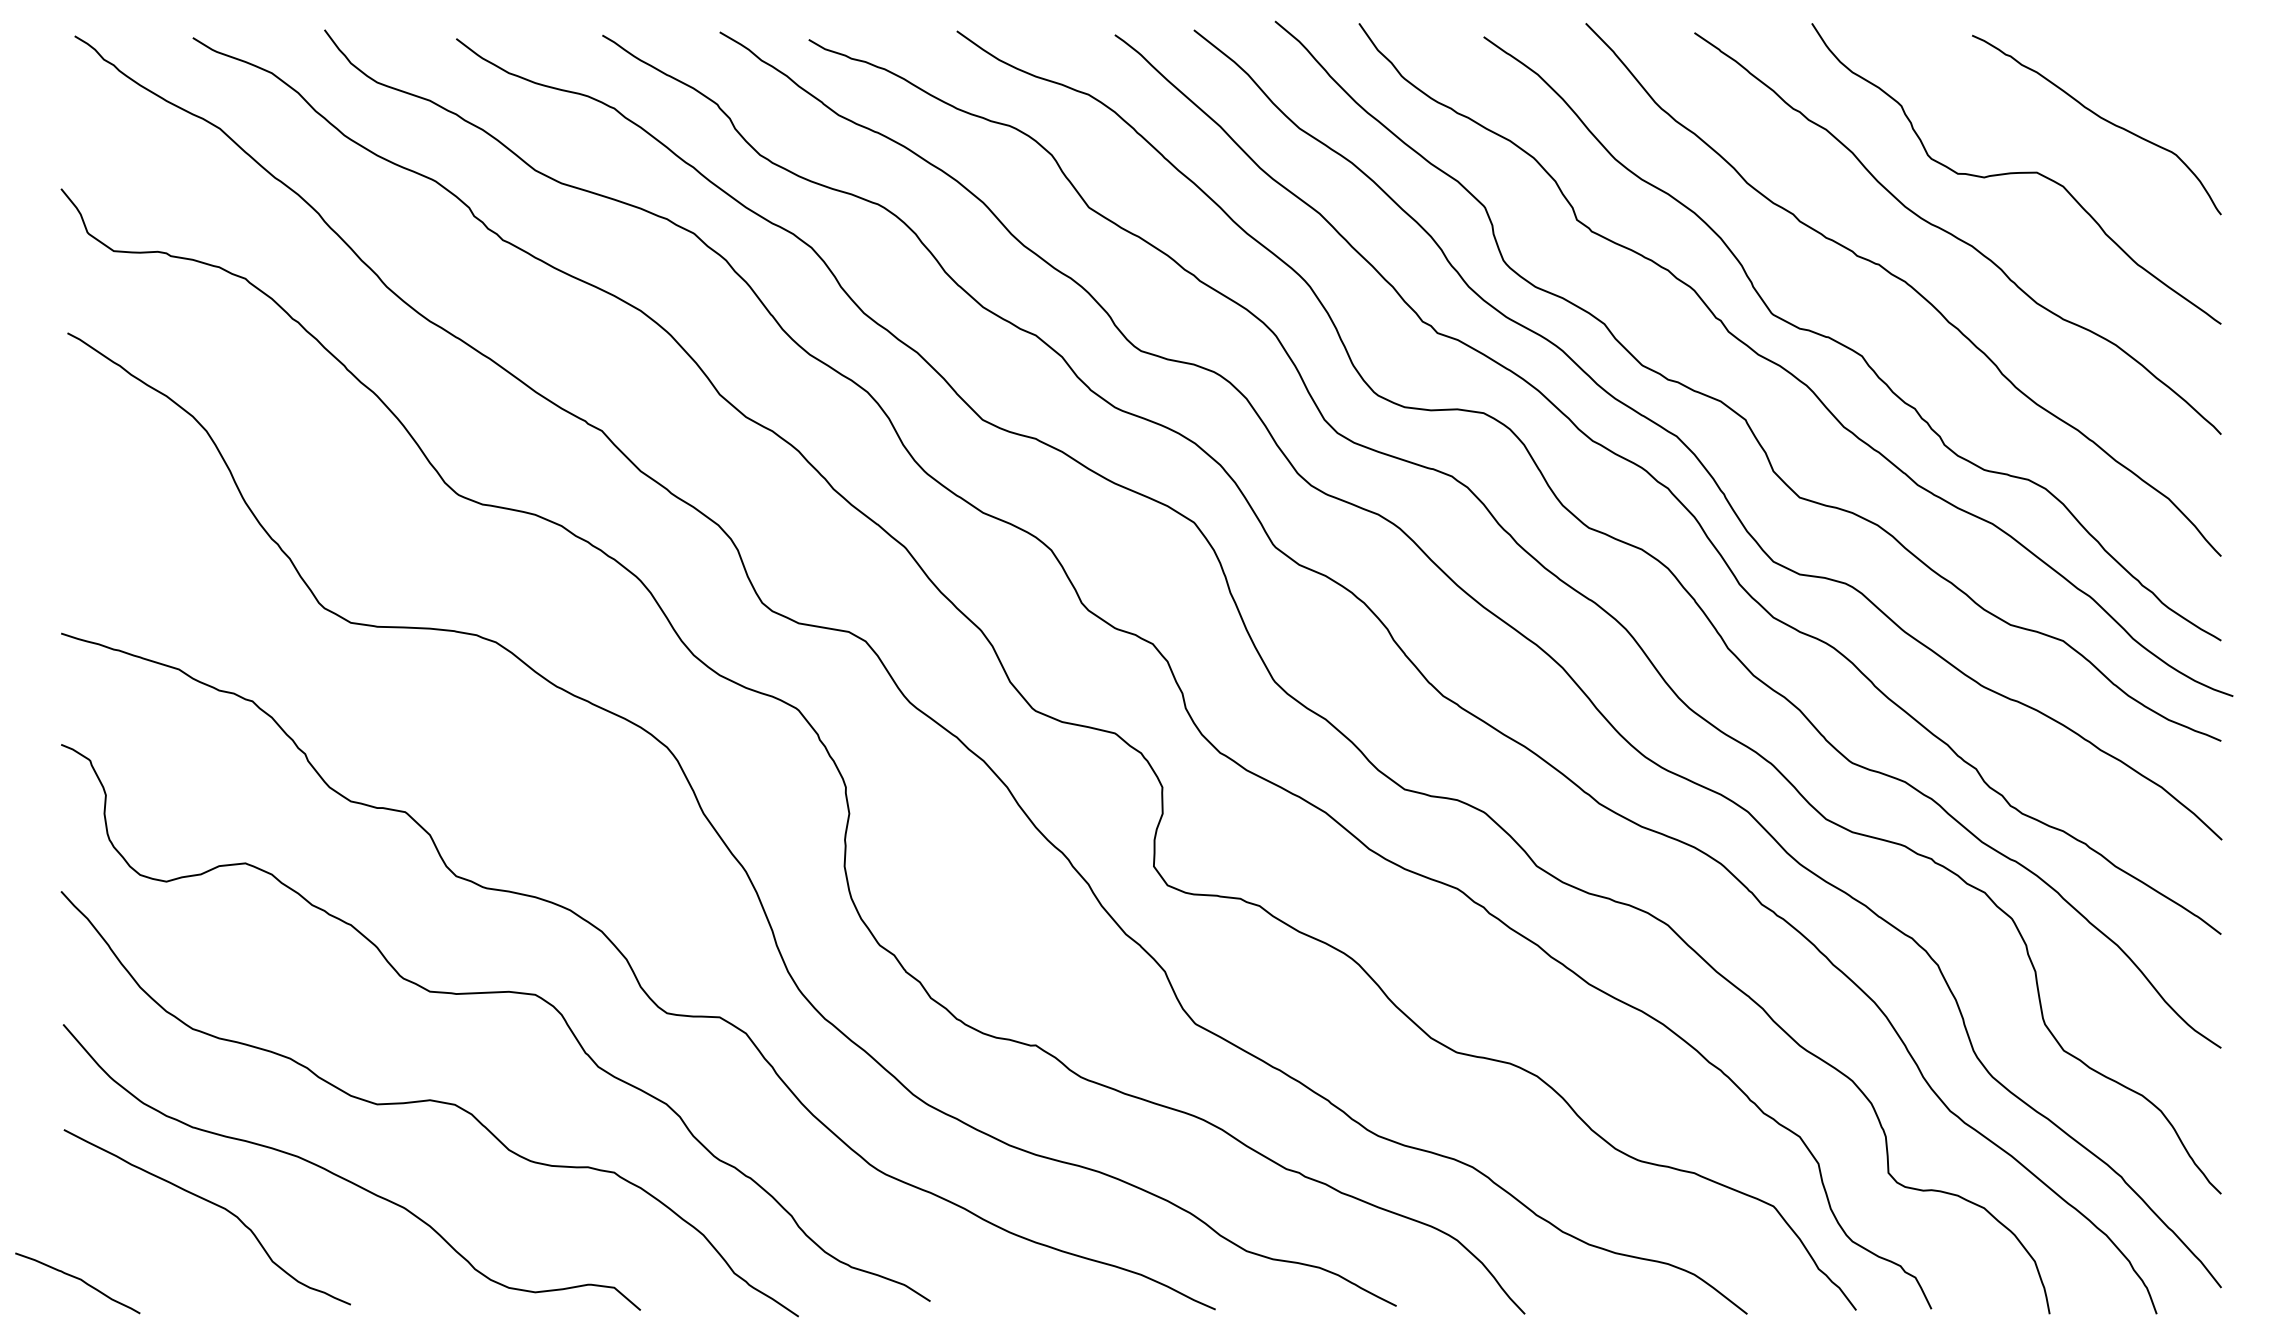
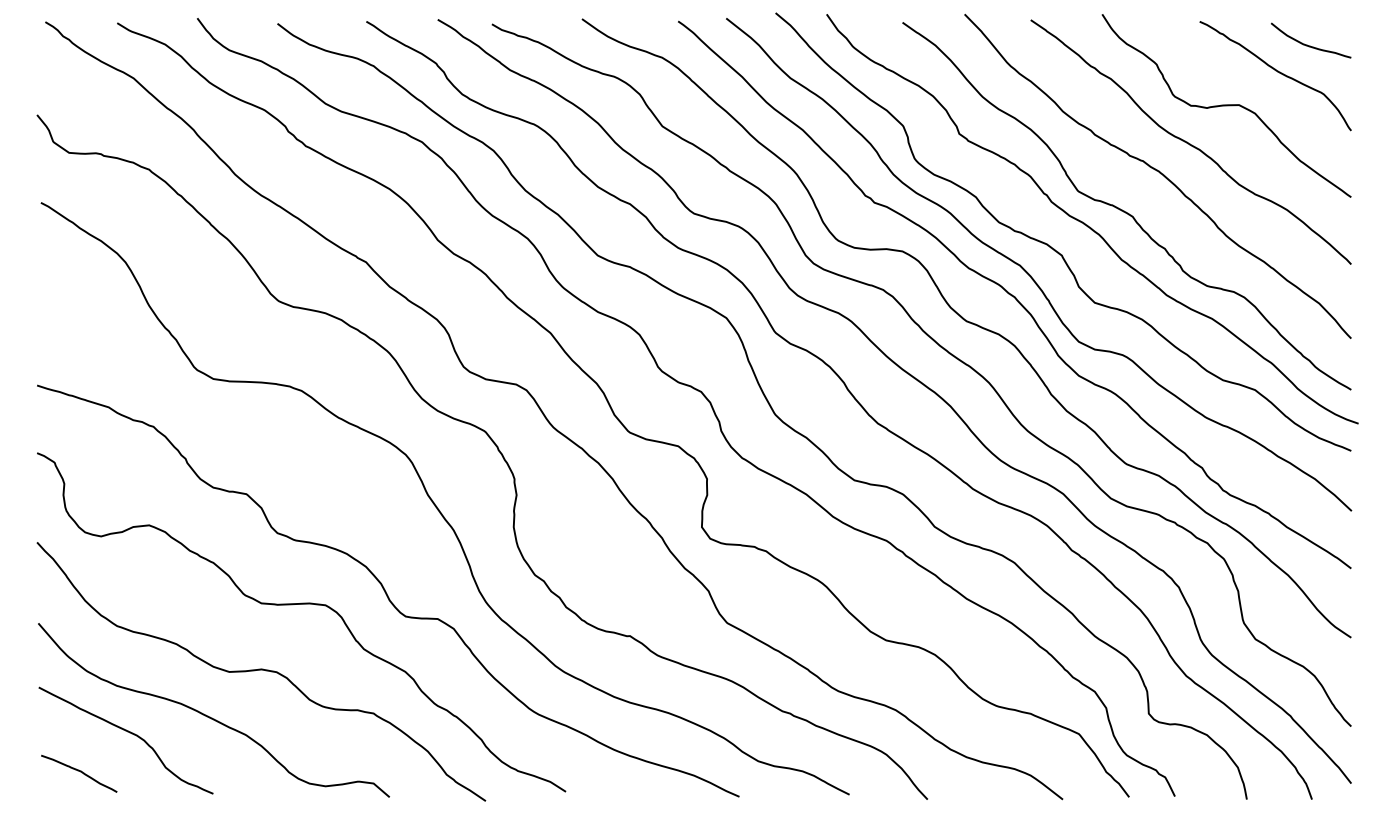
curve: (2149, 73) -> (1307, 44), added
curve: (79, 1281) -> (80, 772), moved

